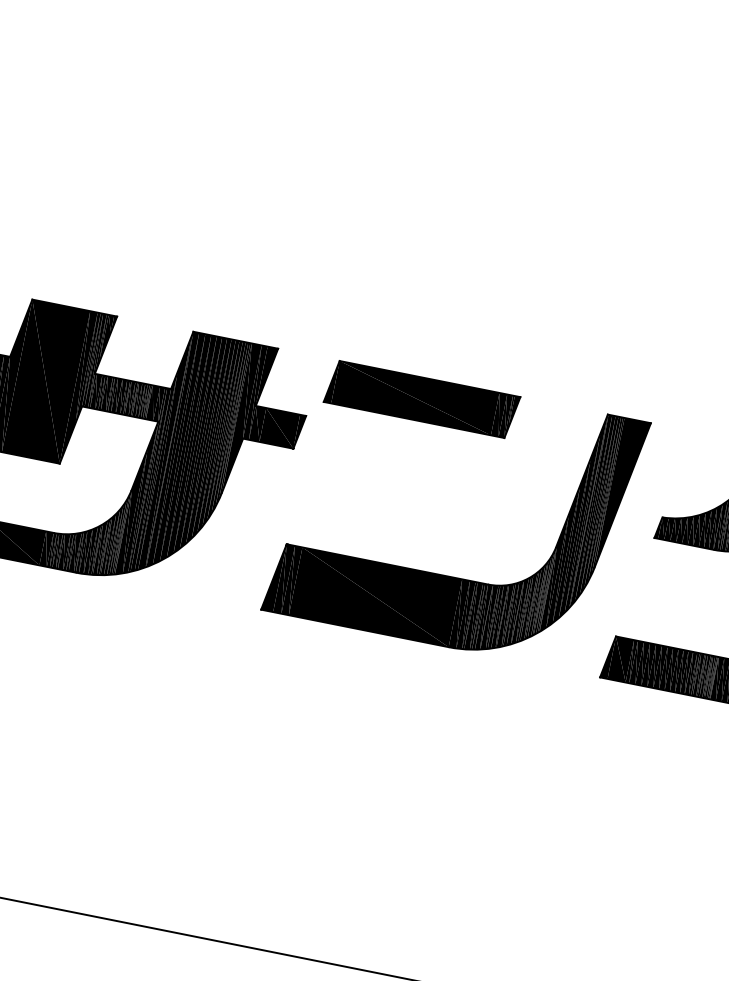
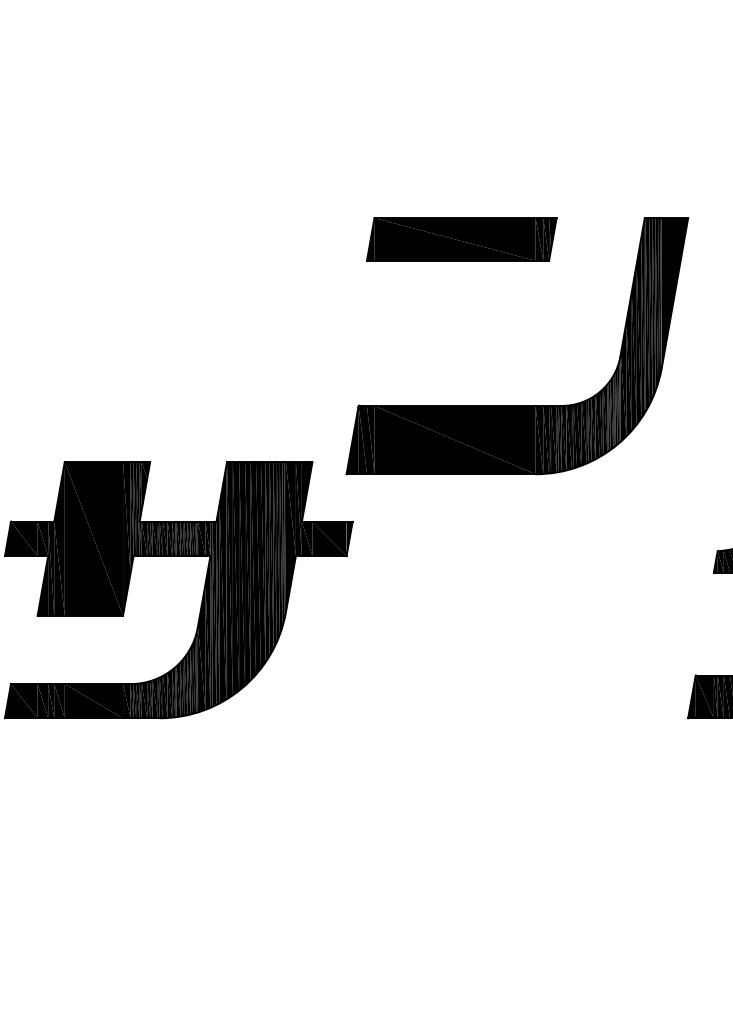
part: (444, 575) -> (517, 405), moved

